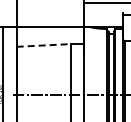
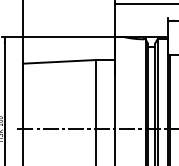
line: (43, 45) -> (59, 61), dashed -> solid

